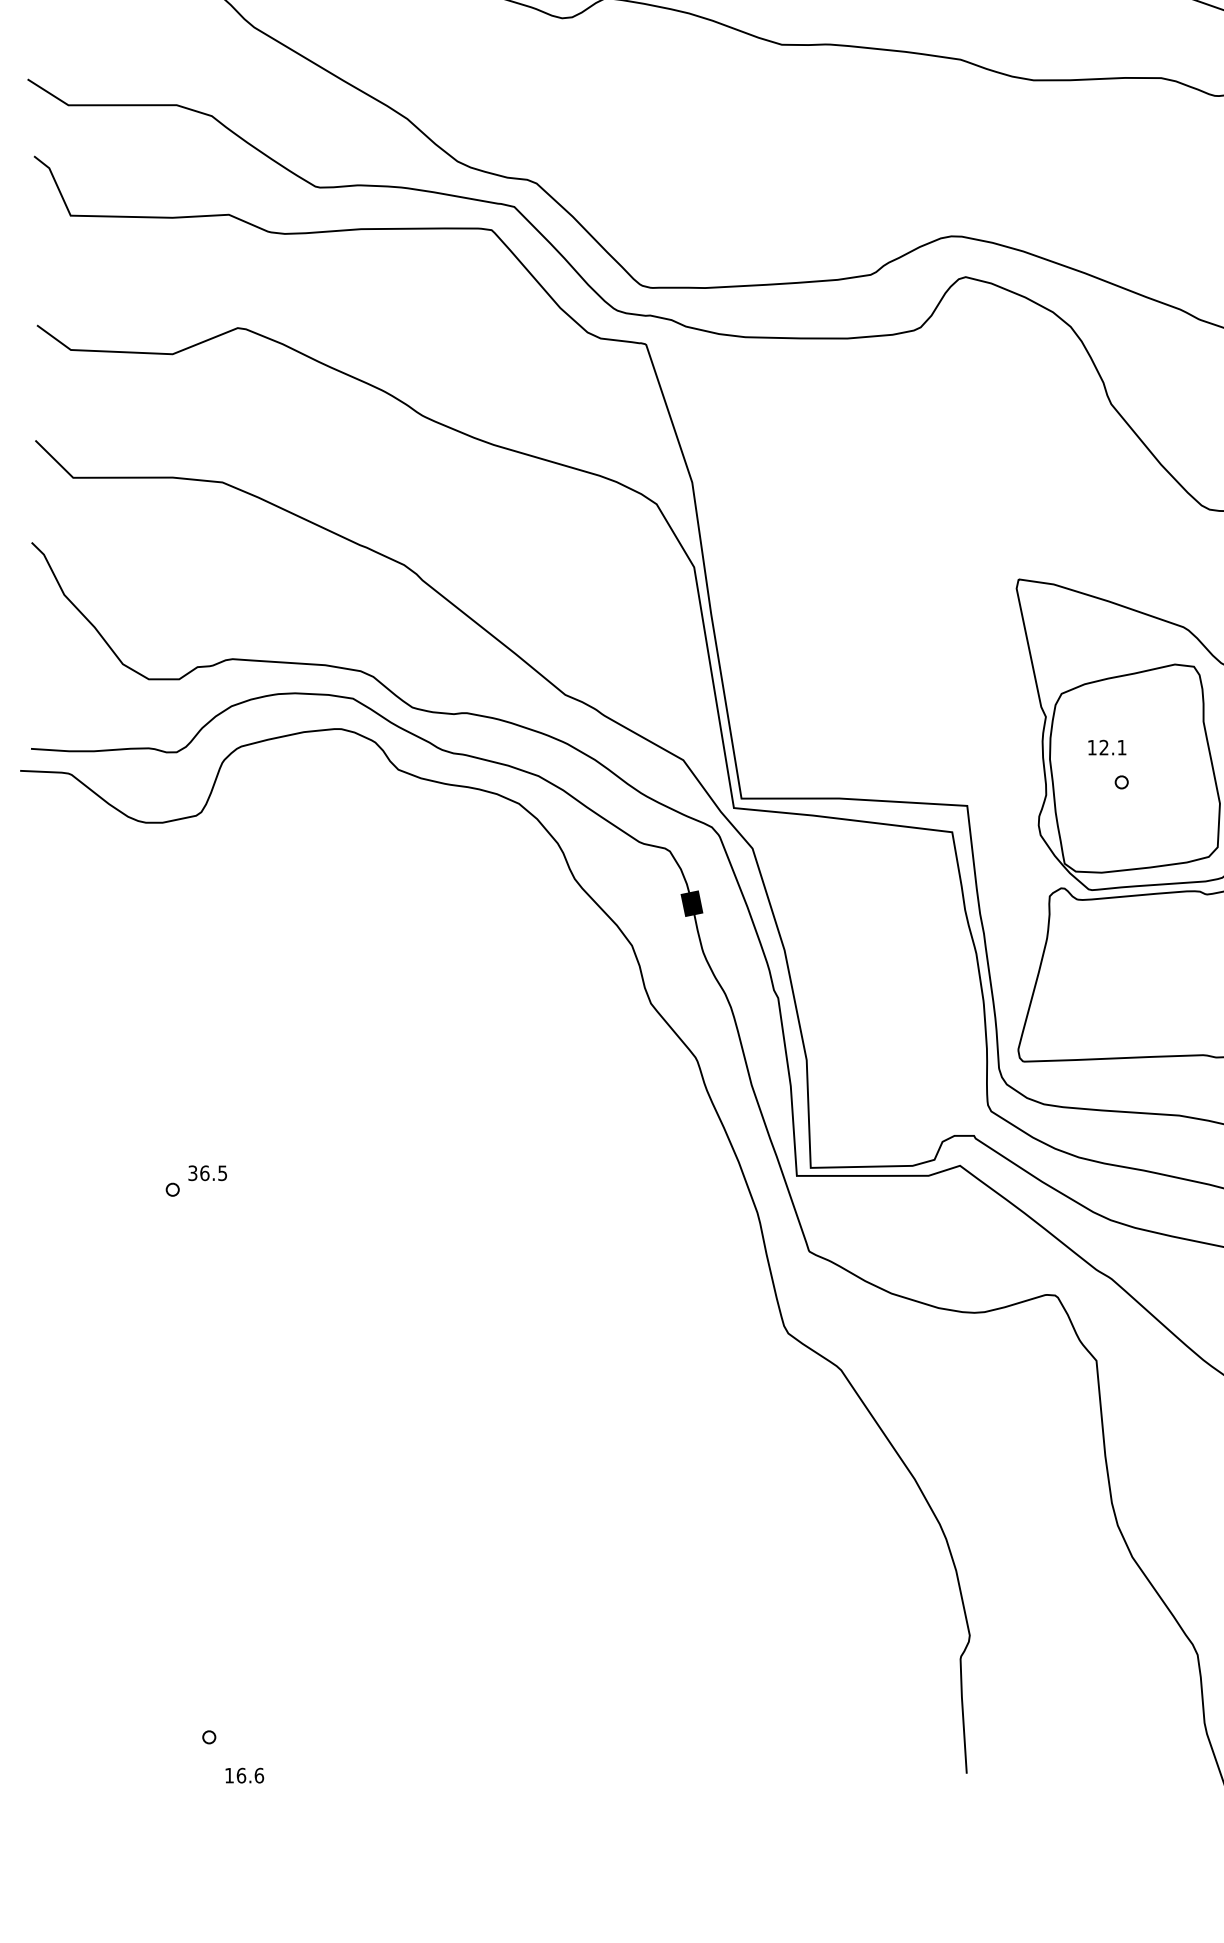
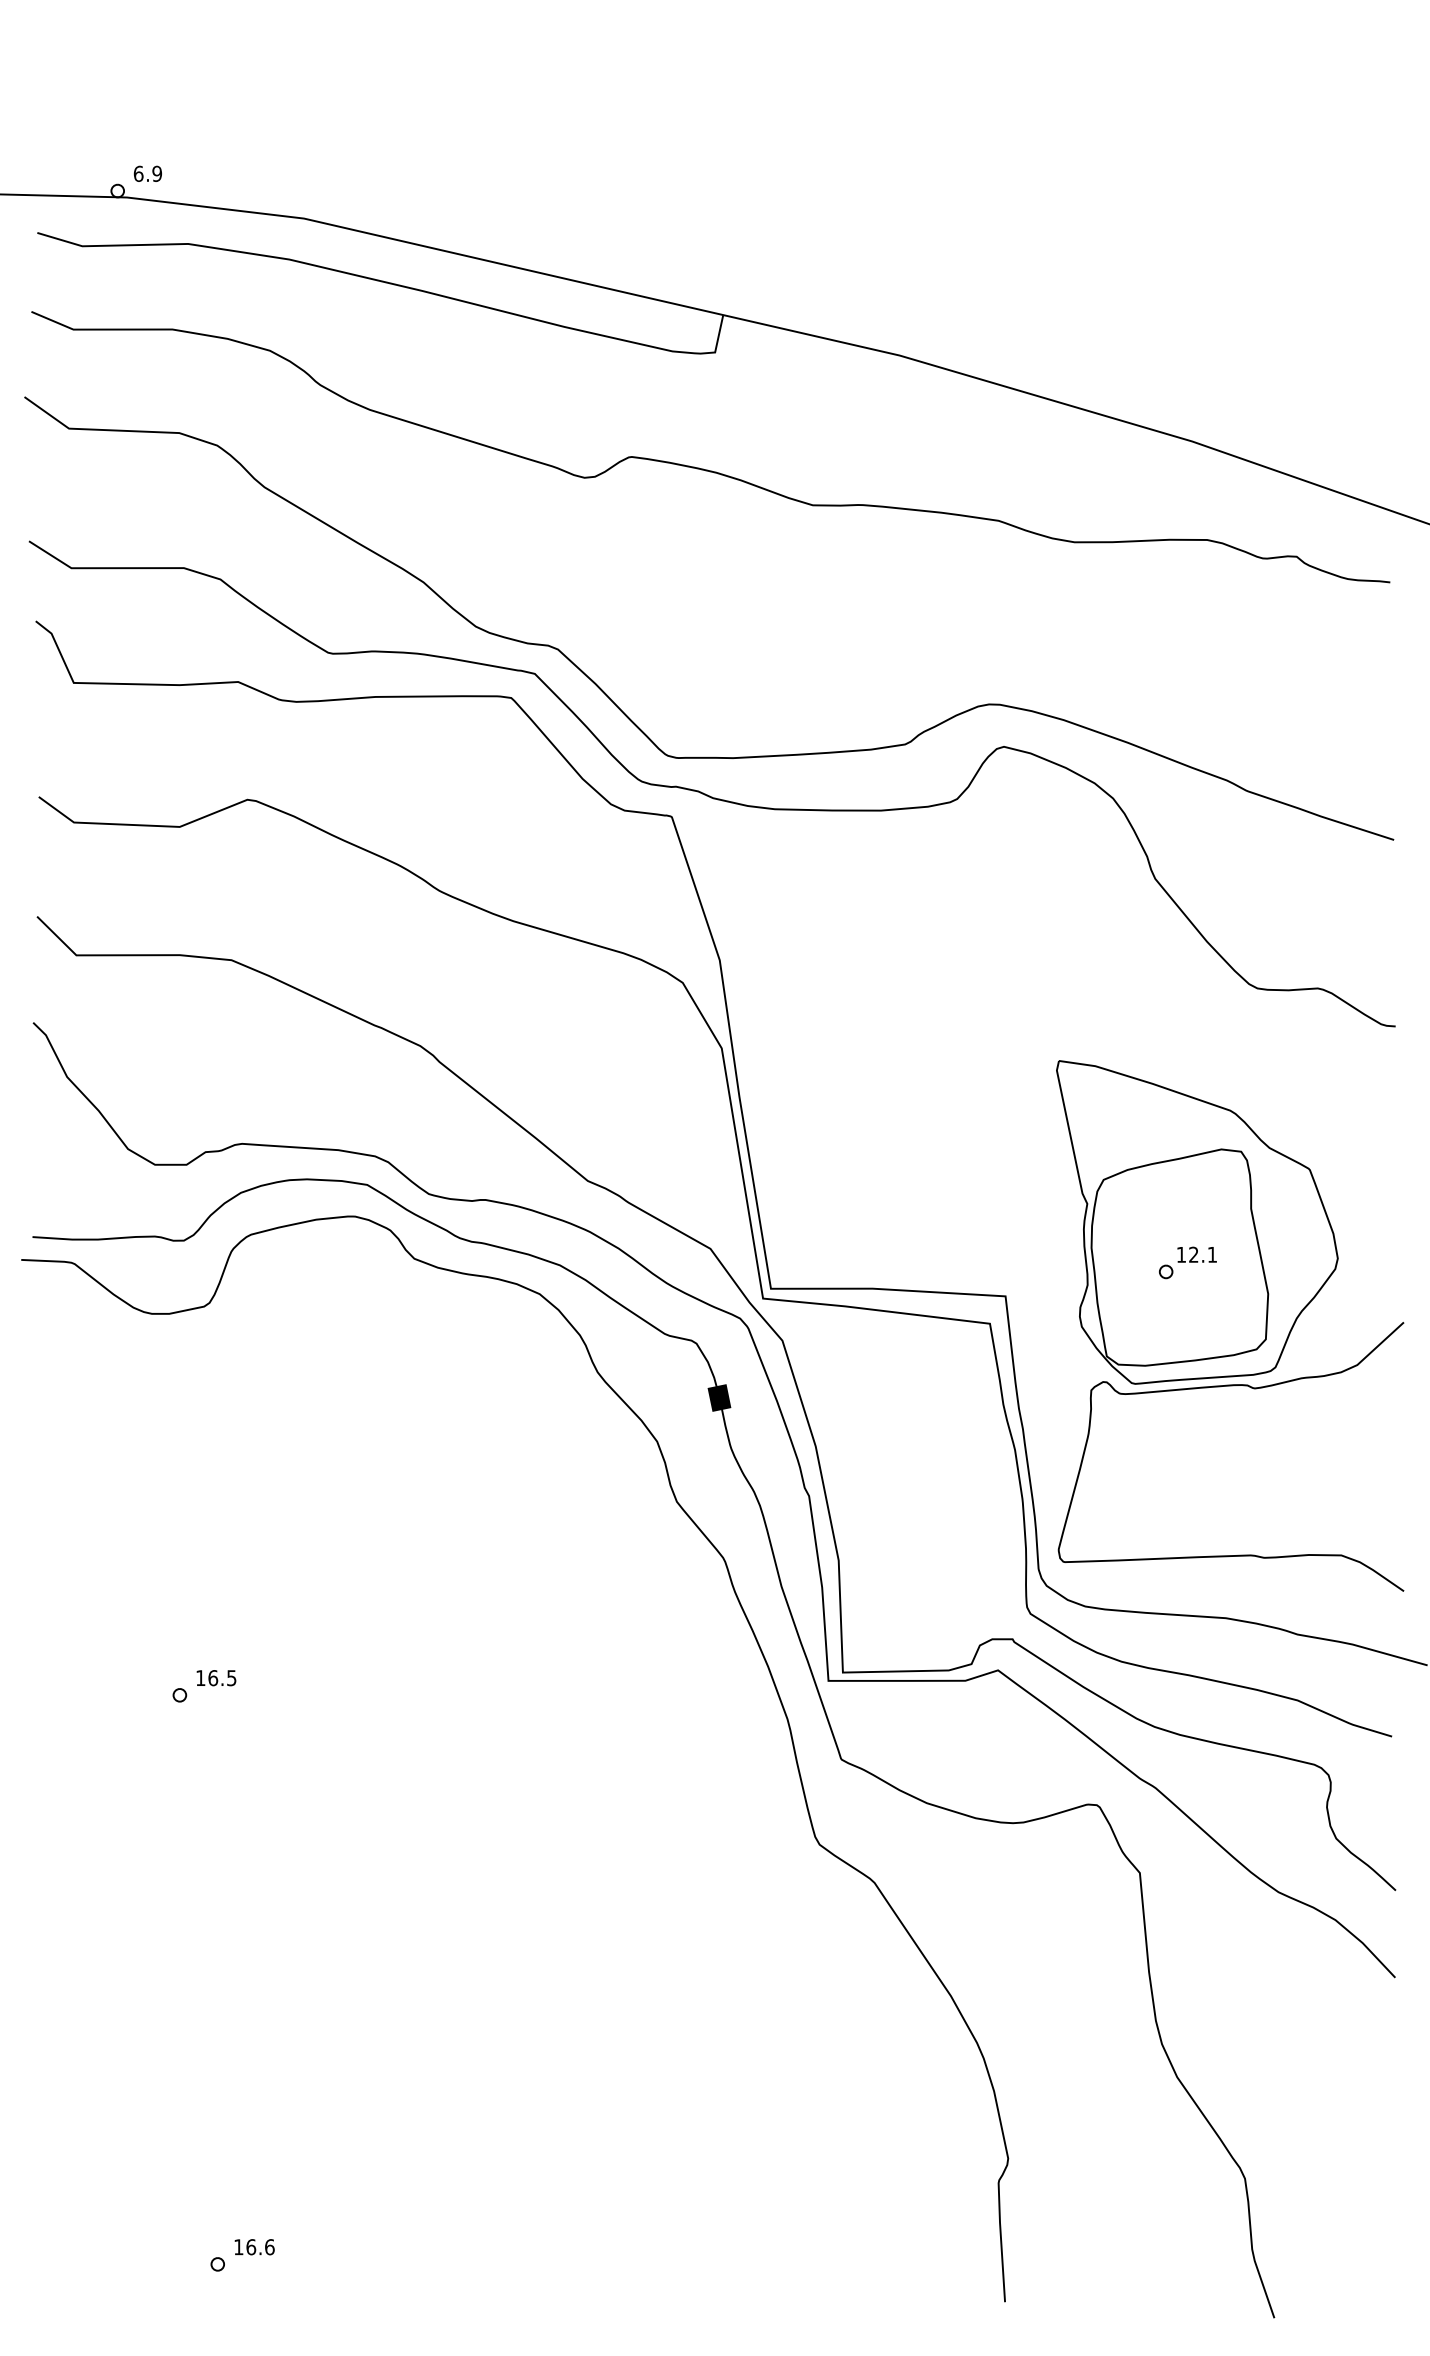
text: (1106, 747) -> (1196, 1254), moved
text: (192, 1173) -> (200, 1678), 36.5 -> 16.5
text: (244, 1775) -> (254, 2247), moved

